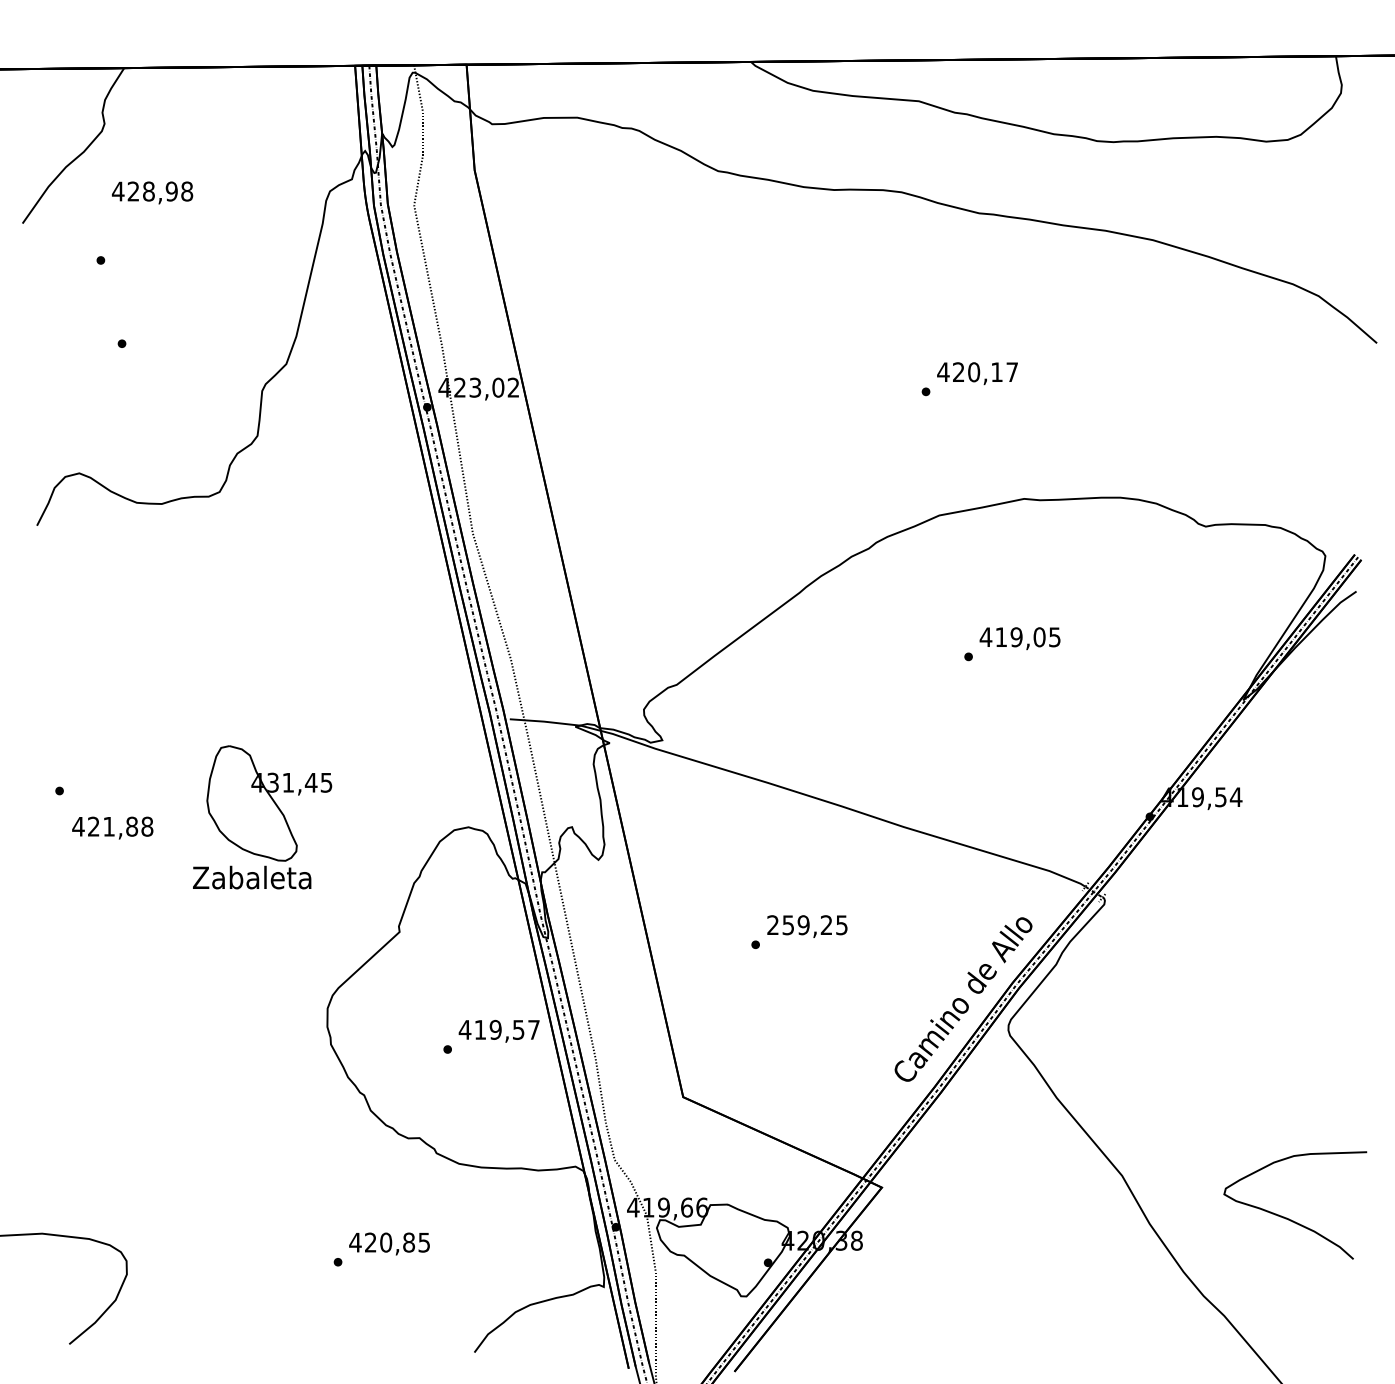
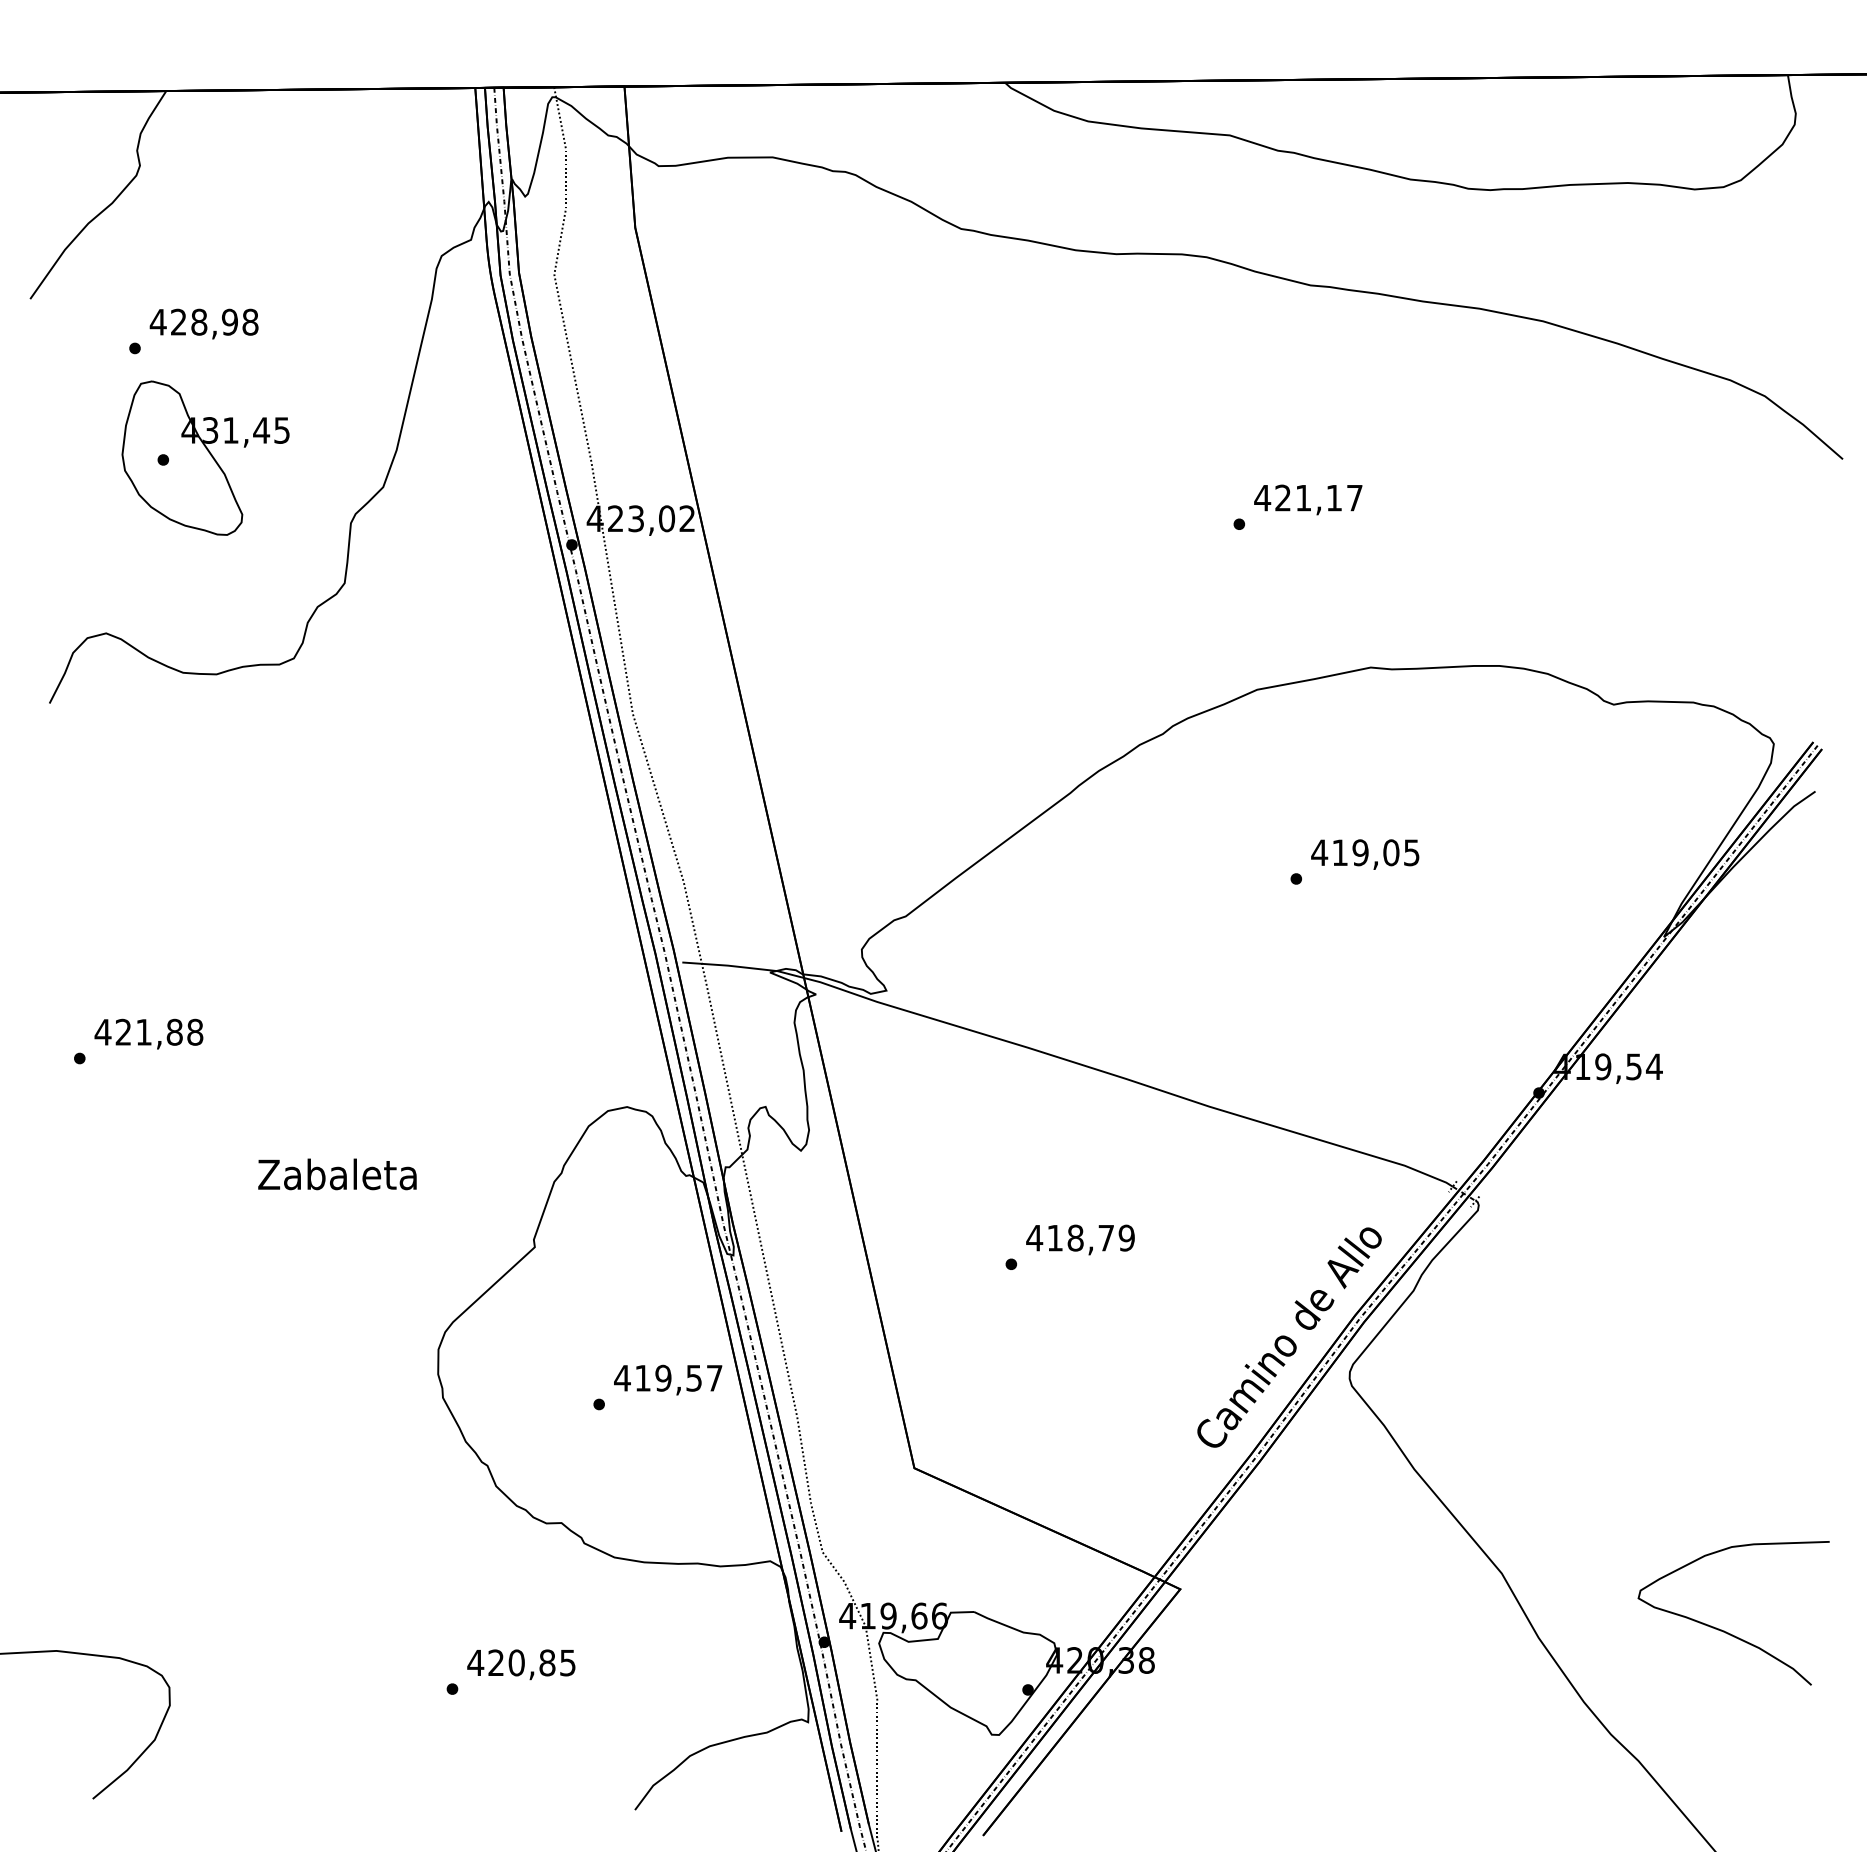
text: (152, 192) -> (203, 323), moved
text: (973, 371) -> (1303, 497), 420,17 -> 421,17
part: (269, 802) -> (205, 457), moved
text: (112, 827) -> (148, 1033), moved
text: (807, 924) -> (1080, 1237), 259,25 -> 418,79

